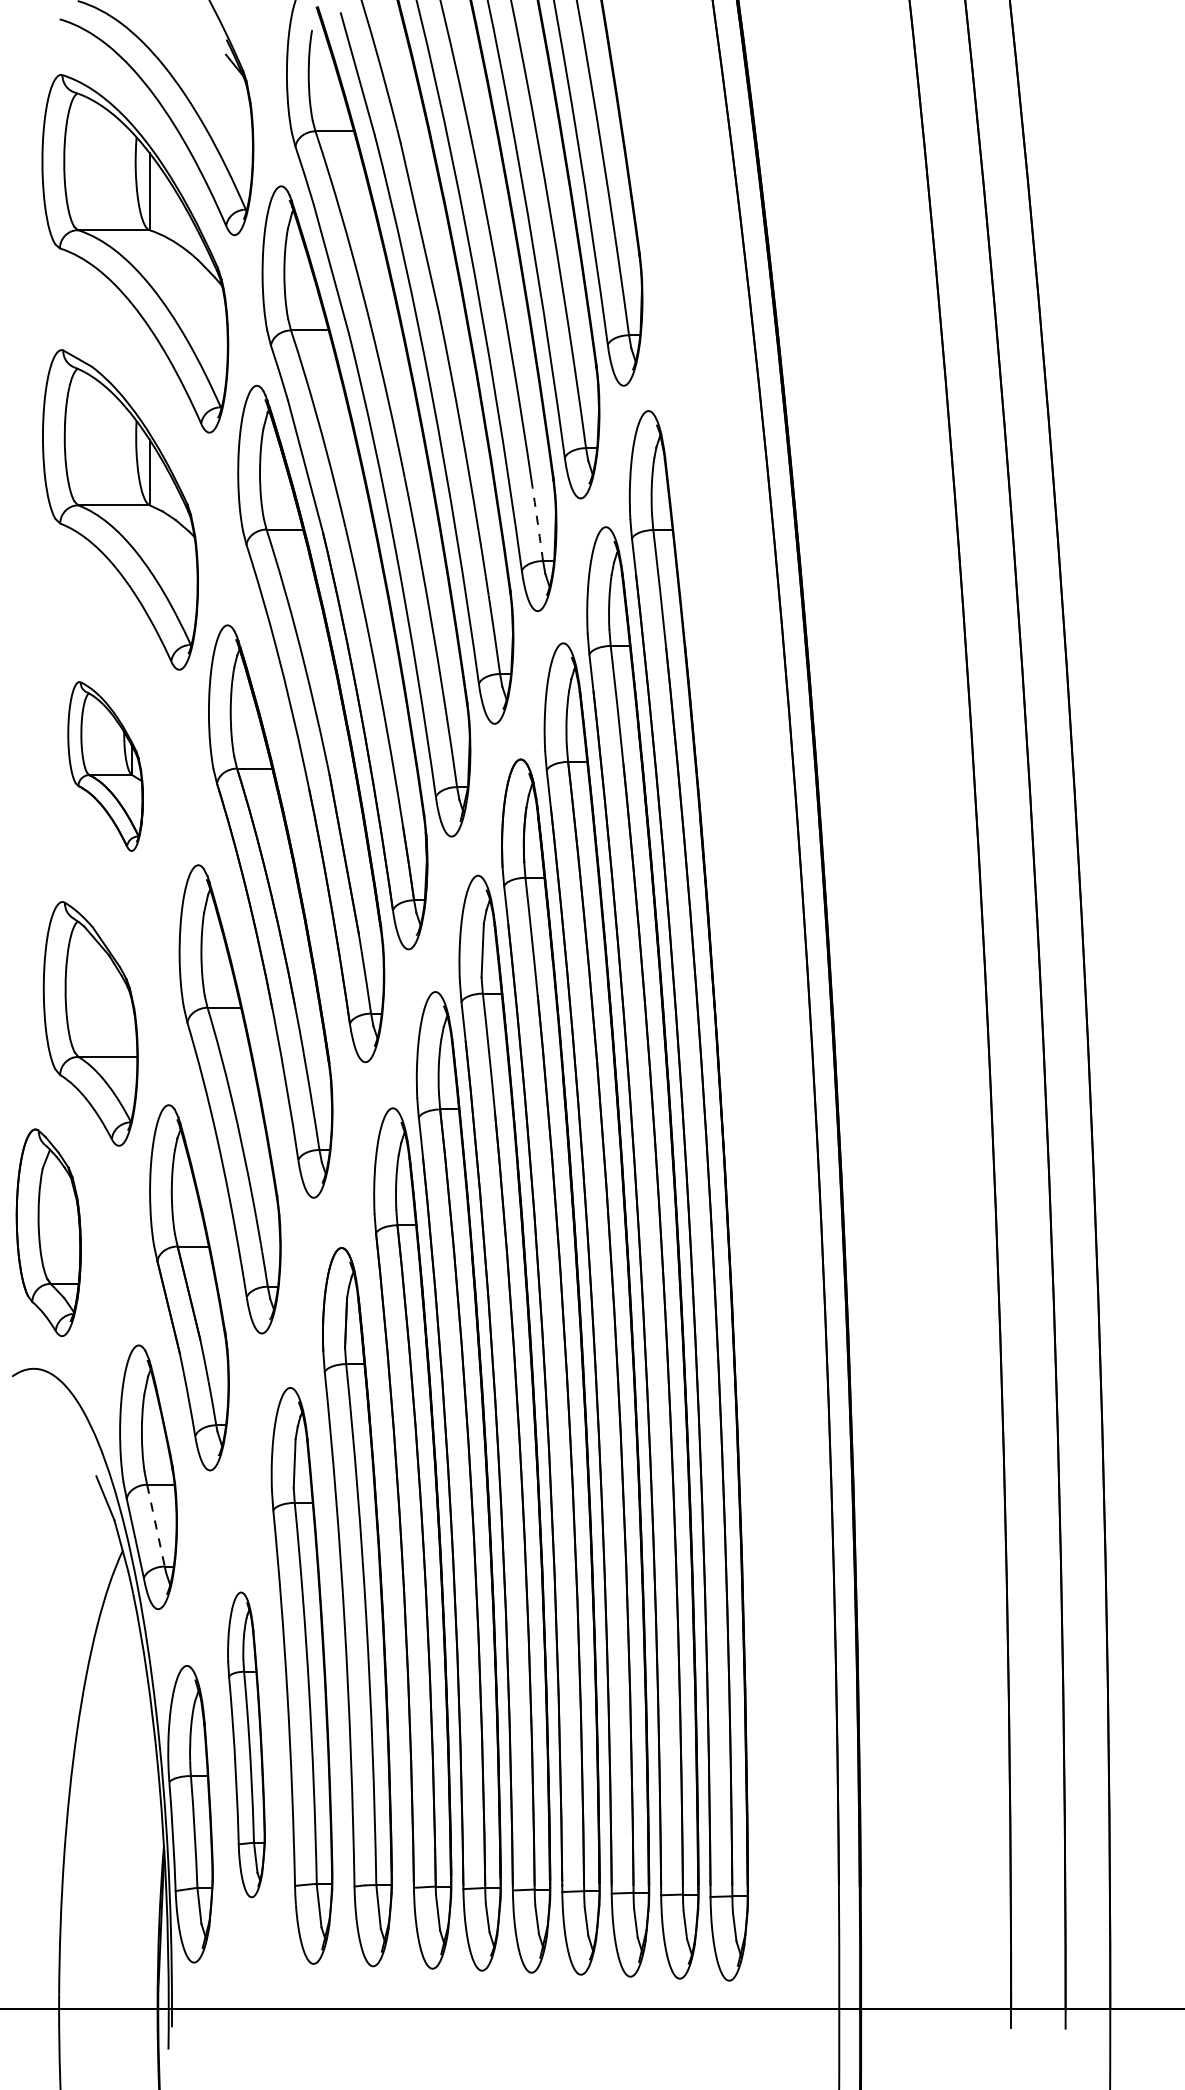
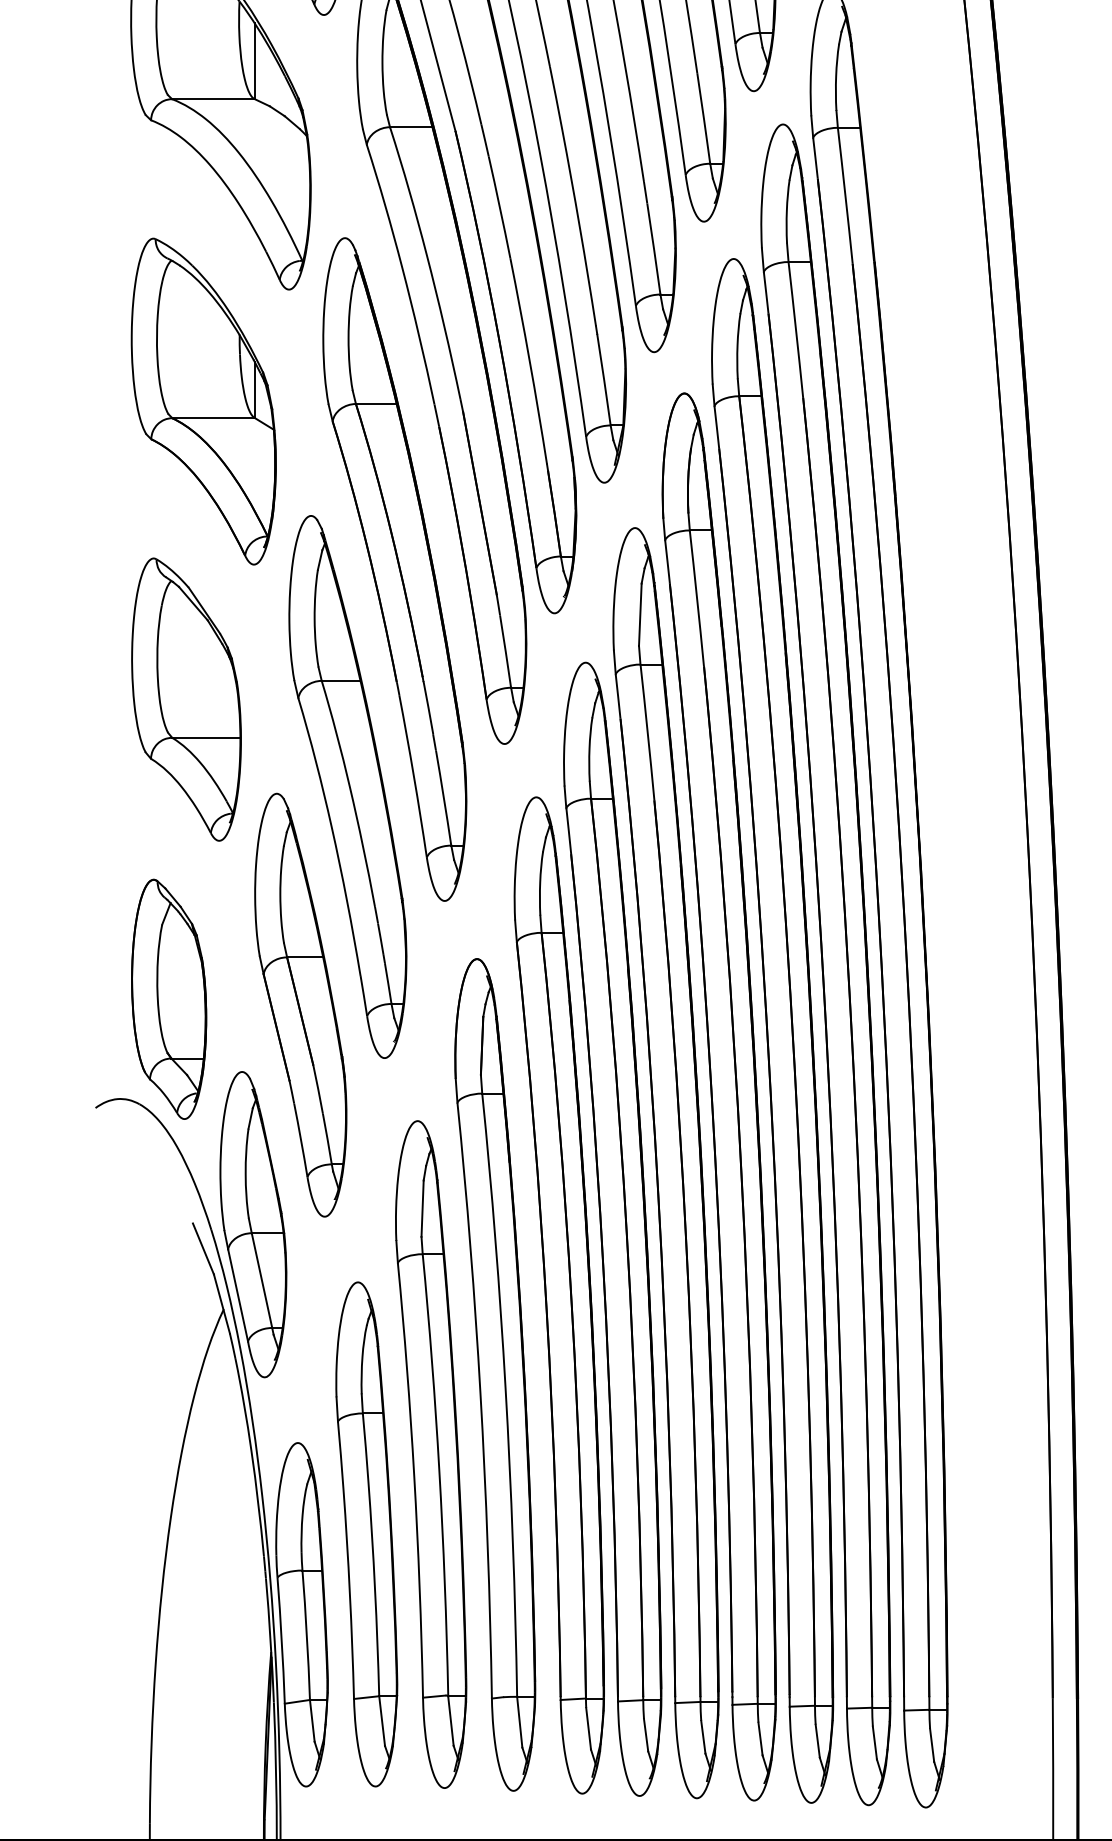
arc: (537, 521) -> (703, 117), dashed -> solid
part: (105, 766) -> (203, 401), size x1.67
part: (48, 1232) -> (168, 999), moved
line: (155, 1525) -> (261, 1280), dashed -> solid
part: (246, 1744) -> (366, 1534), size x1.43

